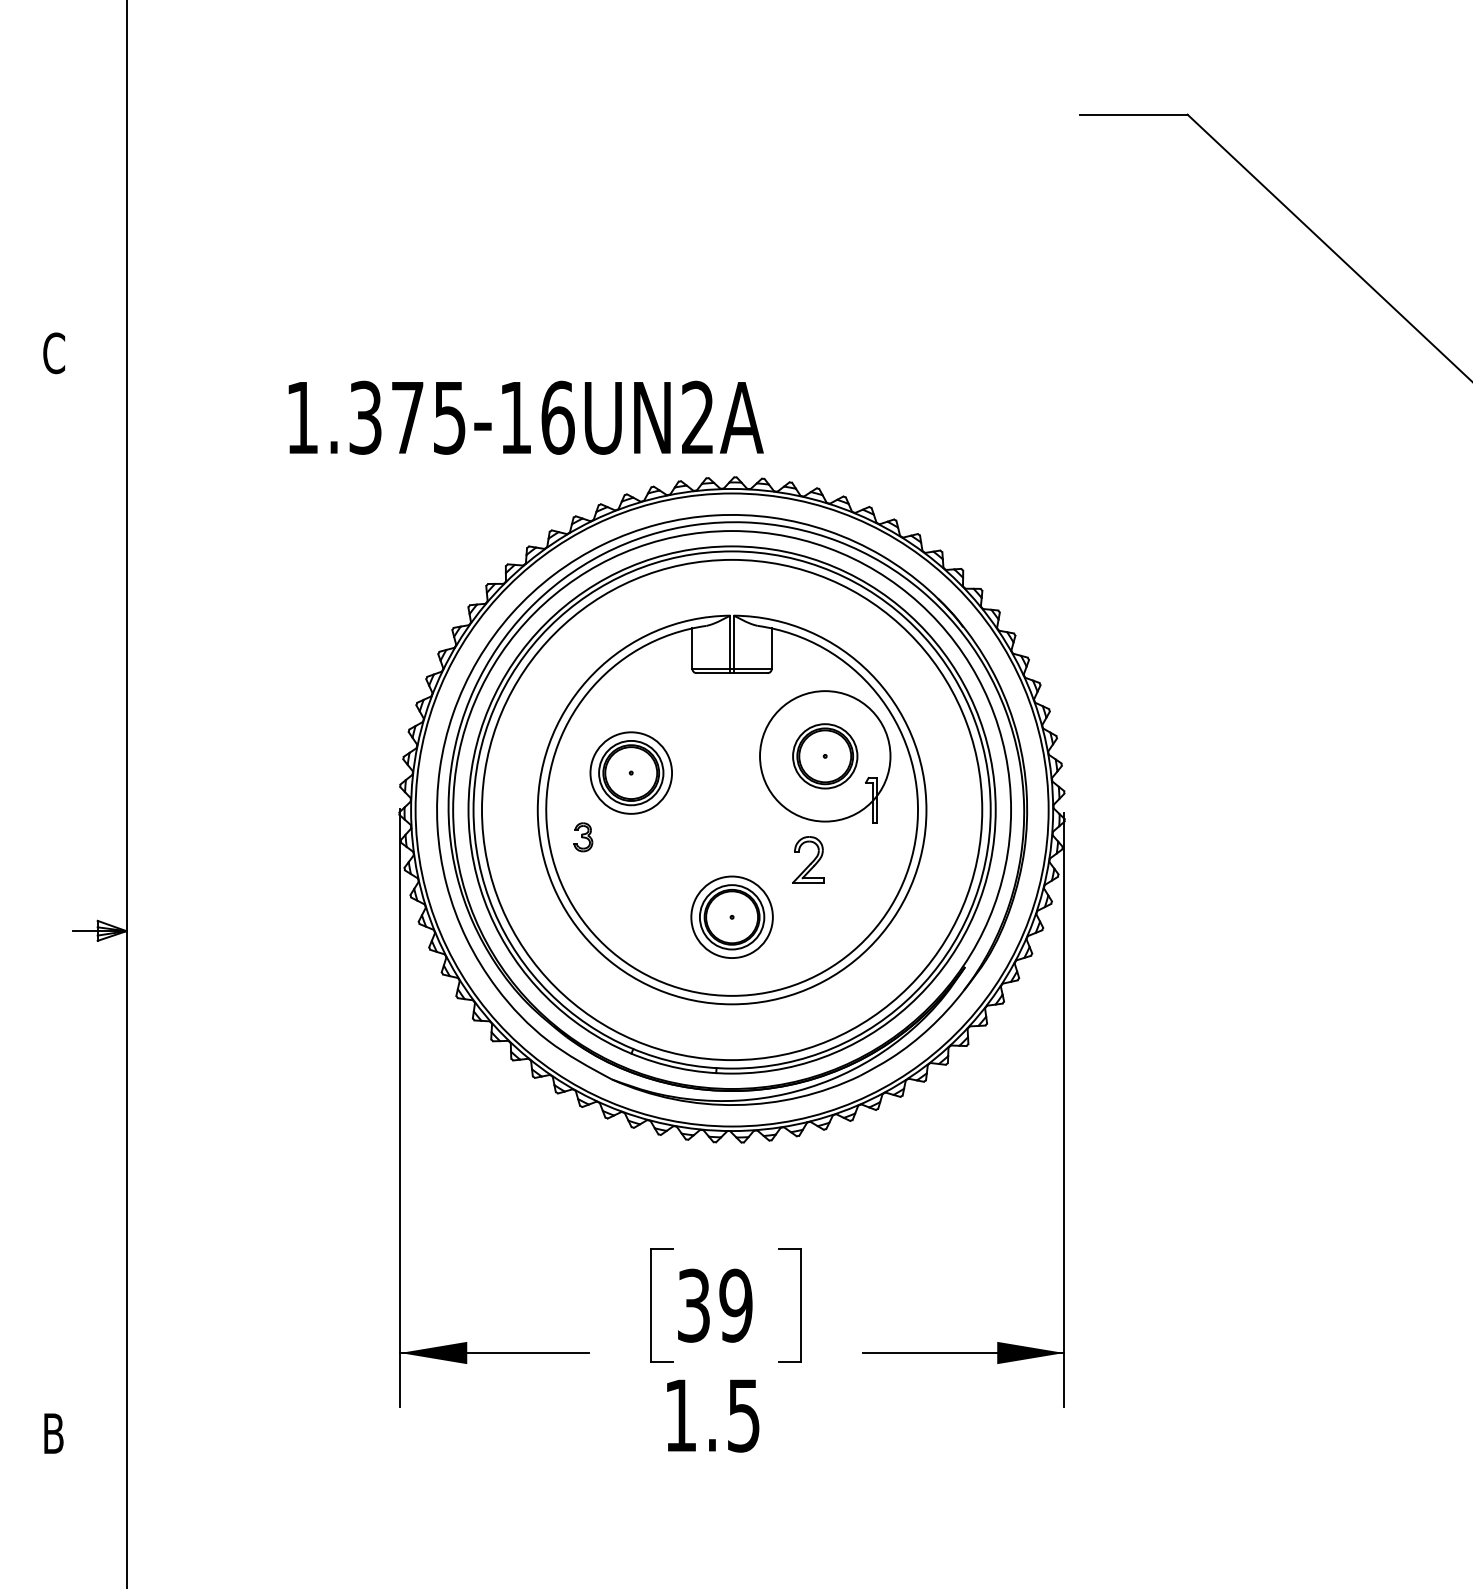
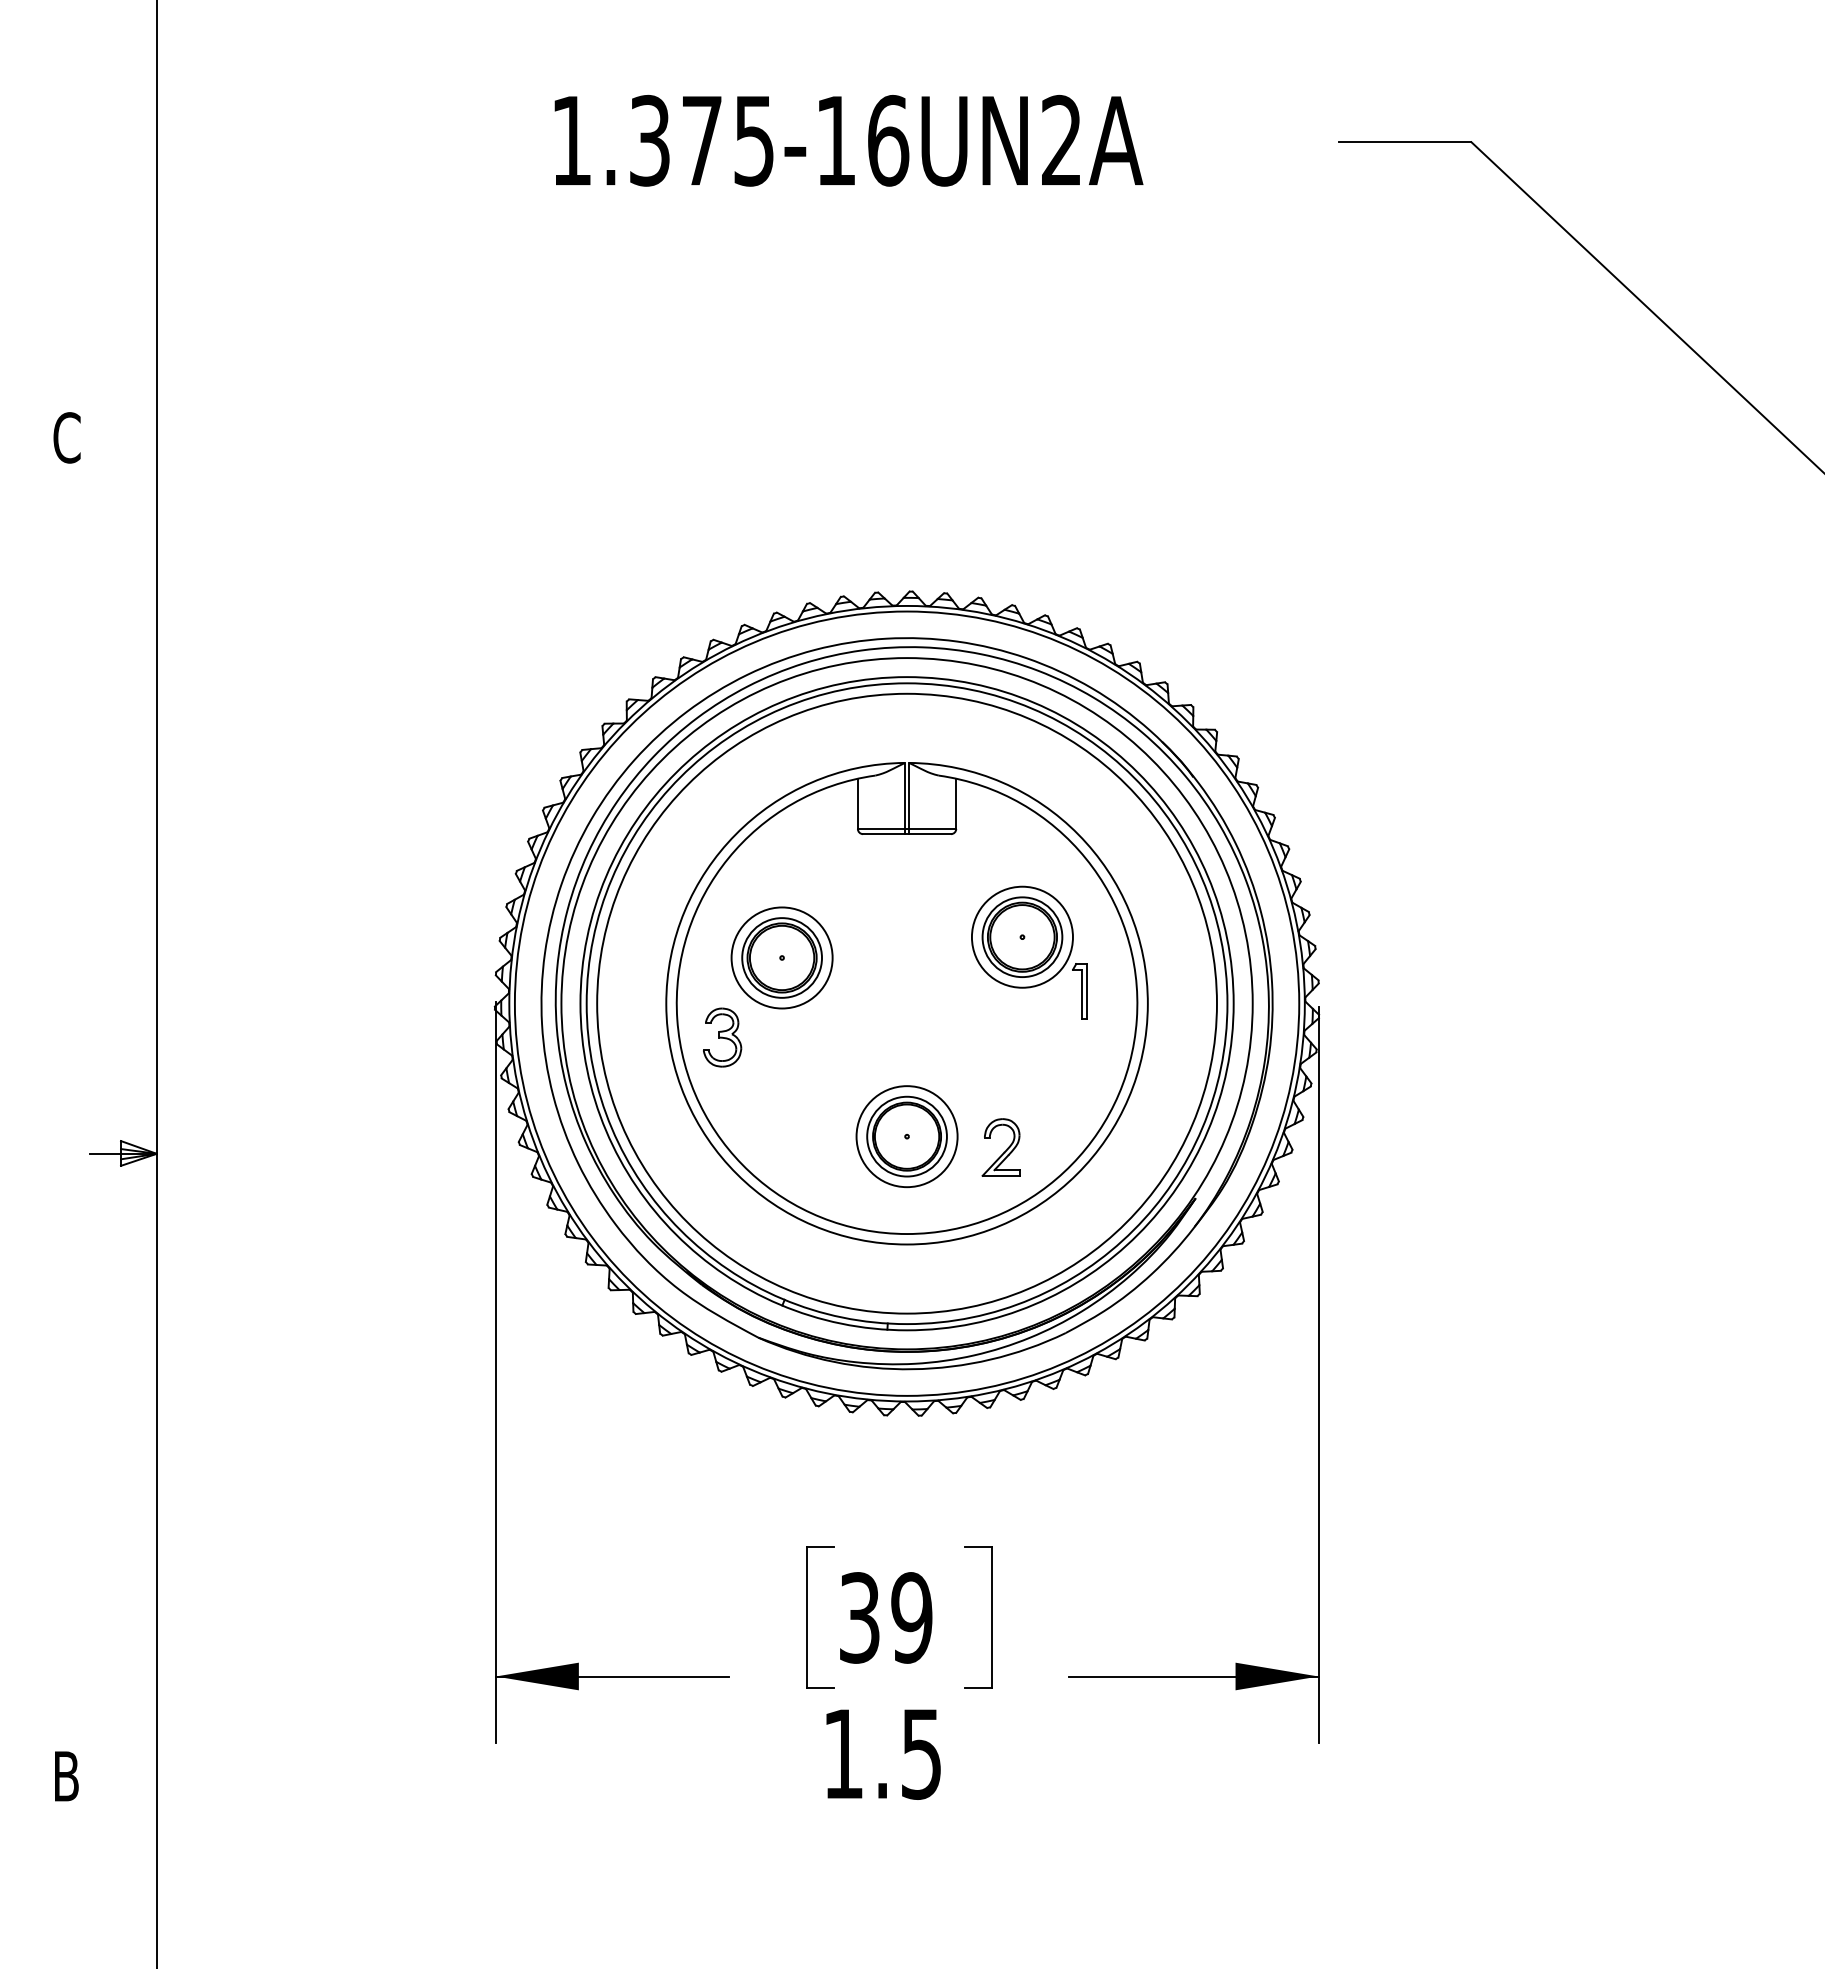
text: (525, 417) -> (848, 140), moved
circle: (824, 755) -> (1021, 936), size x0.62
part: (583, 837) -> (722, 1037), size x1.67
part: (807, 859) -> (1000, 1147), moved

